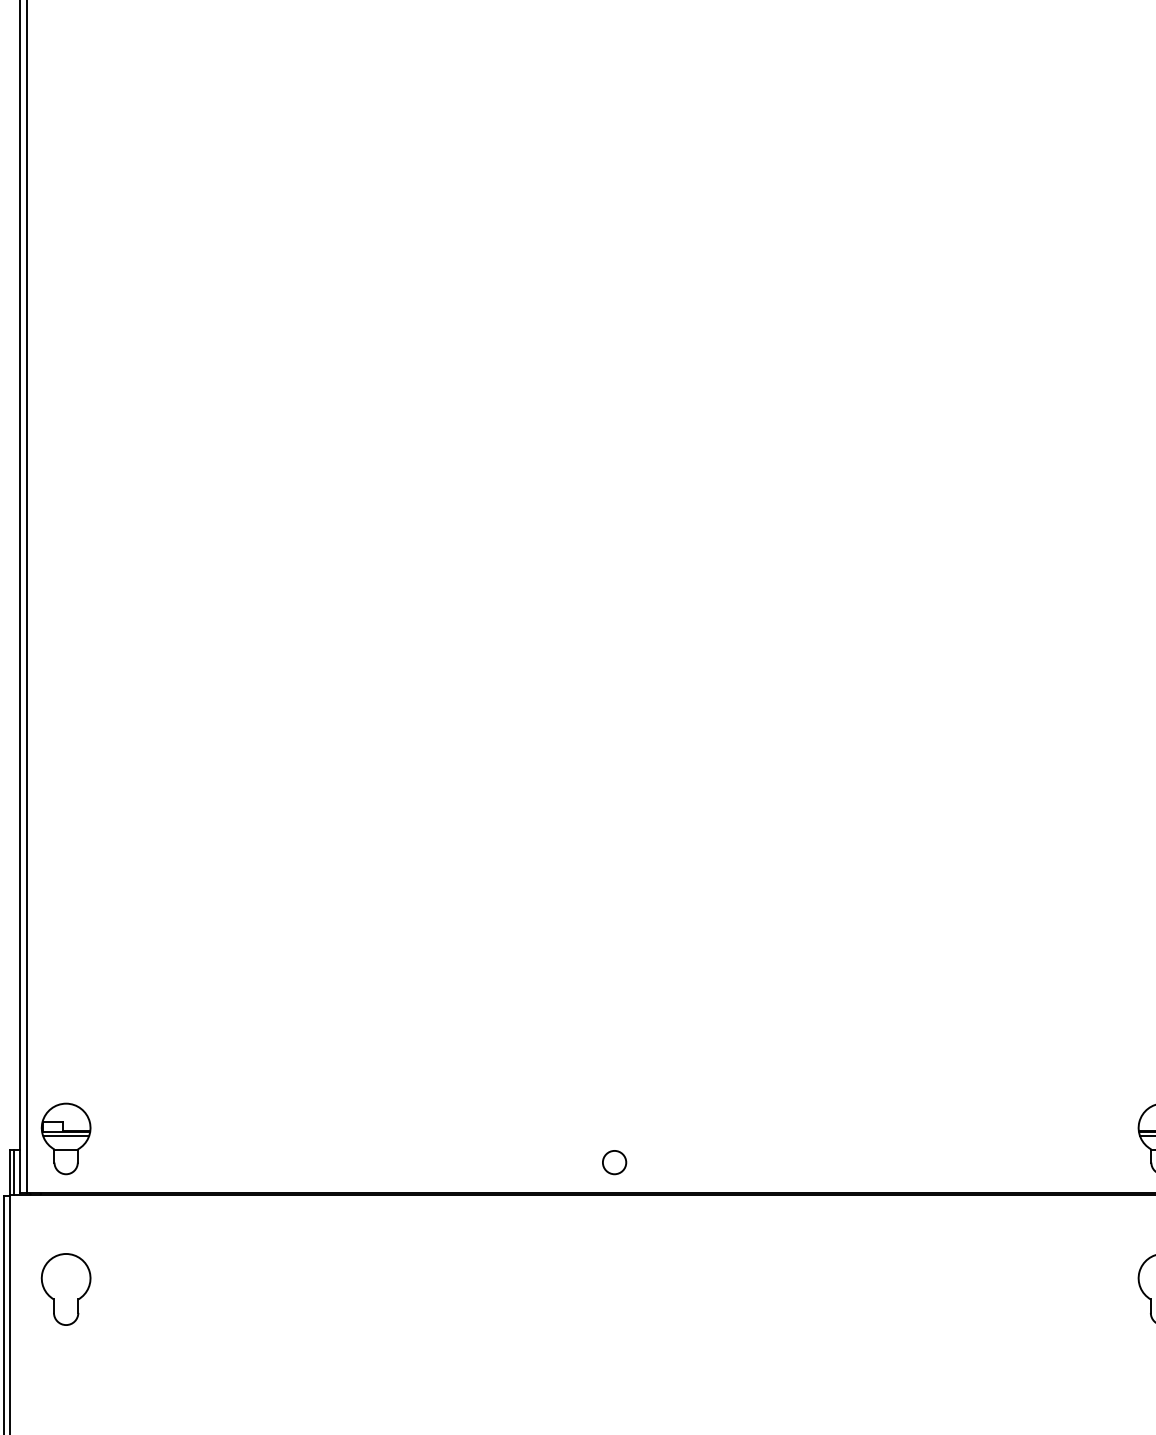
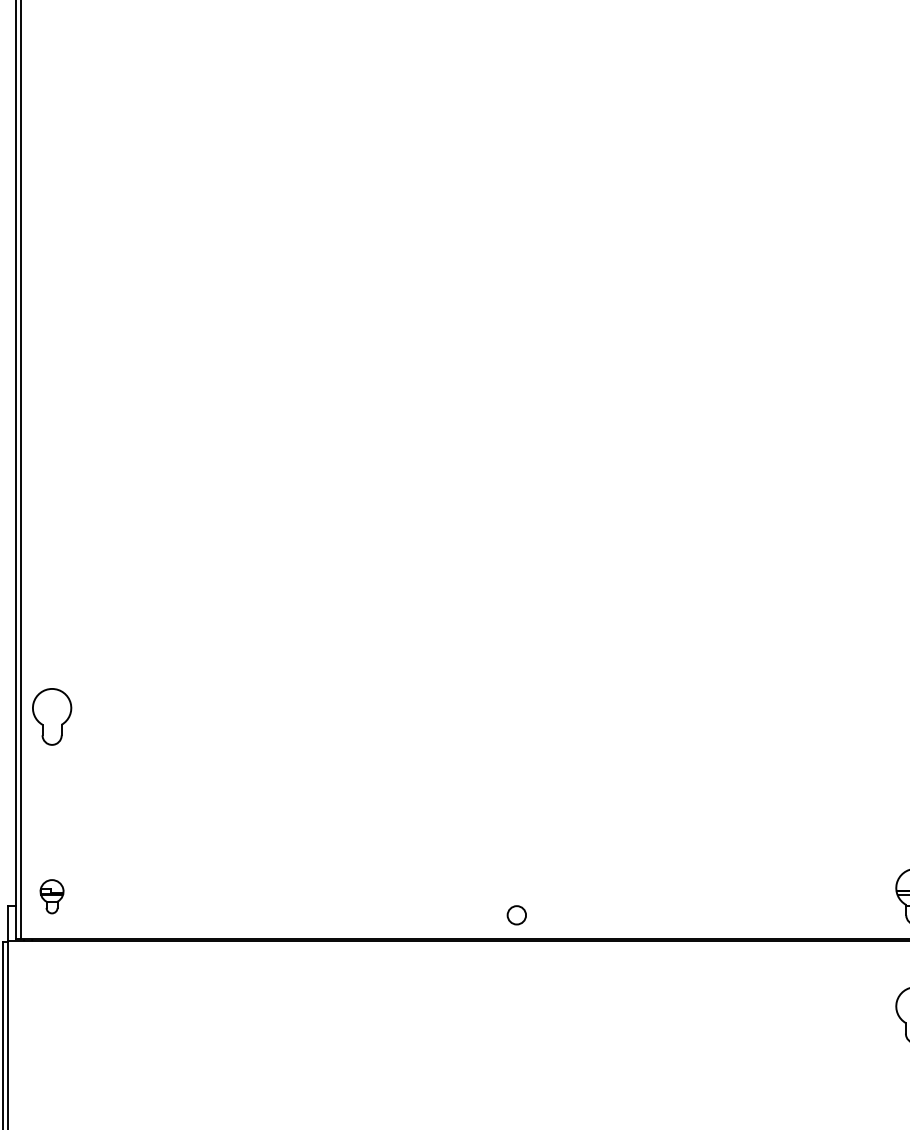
part: (65, 1138) -> (51, 896), size x0.6
circle: (614, 1162) -> (516, 915), moved
line: (14, 1172) -> (11, 923), removed
part: (65, 1289) -> (51, 716), moved

